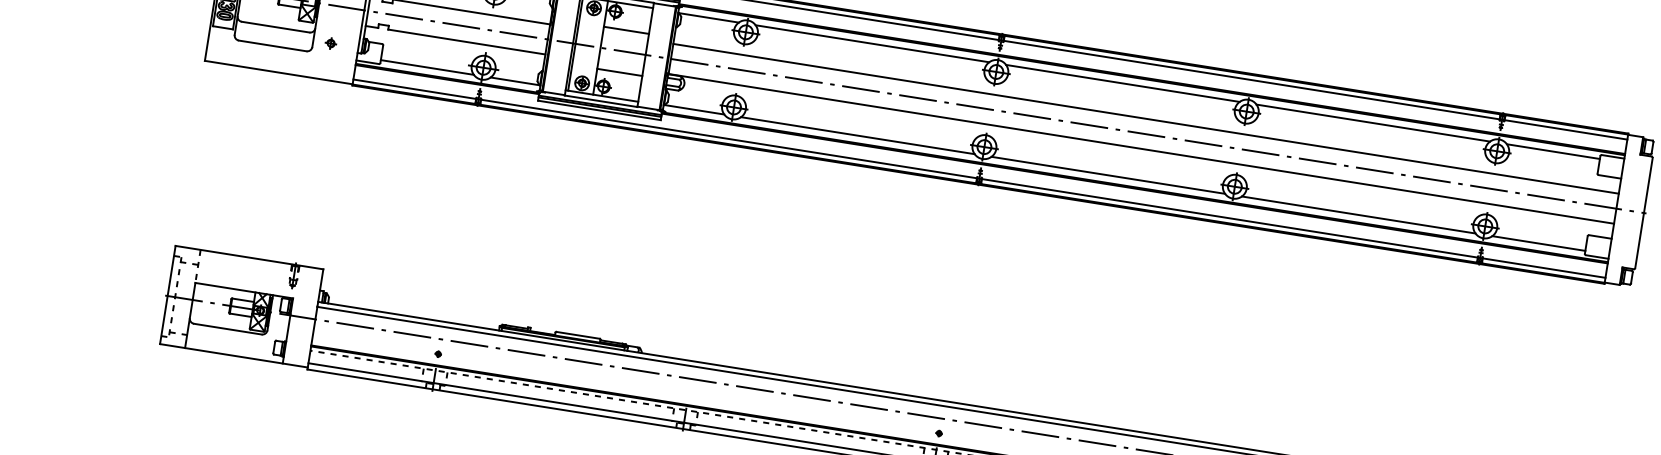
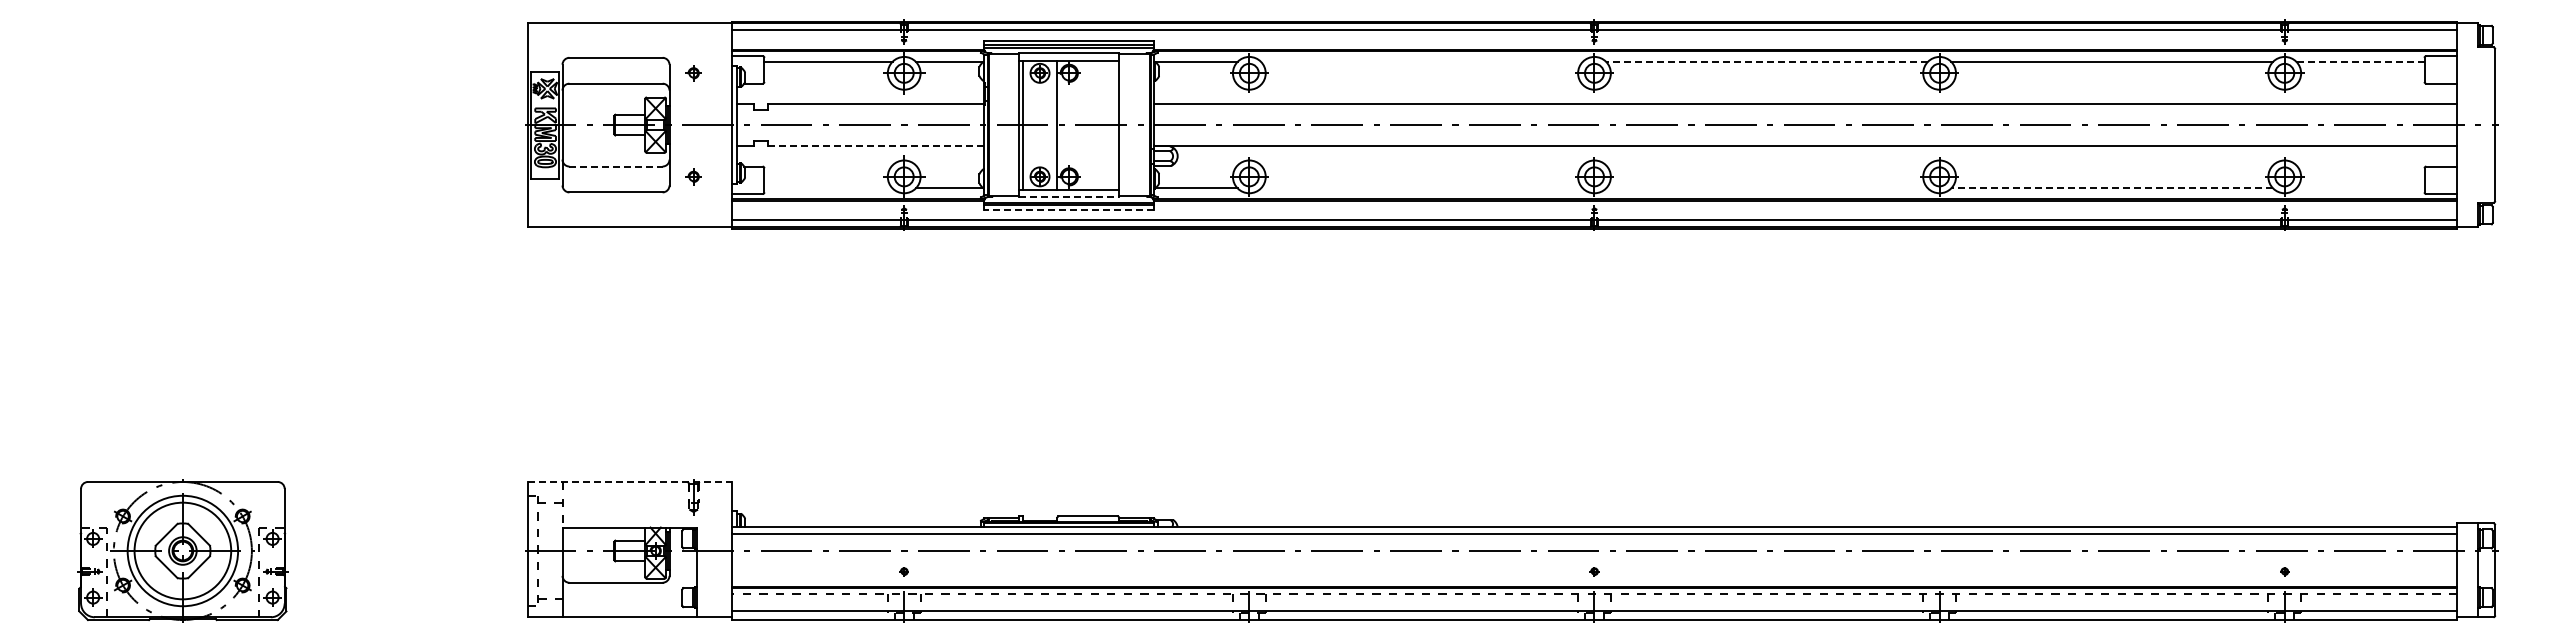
line: (276, 27) -> (616, 166), solid -> dashed
line: (626, 30) -> (1088, 96), removed
line: (467, 41) -> (876, 145), solid -> dashed
line: (872, 43) -> (1421, 61), removed
line: (427, 67) -> (828, 188), removed
line: (619, 72) -> (1088, 154), removed
line: (1123, 83) -> (1767, 61), solid -> dashed
line: (601, 101) -> (1069, 196), solid -> dashed
line: (599, 110) -> (1069, 209), solid -> dashed
line: (857, 135) -> (1421, 188), removed
line: (1552, 151) -> (2359, 61), solid -> dashed
line: (1107, 175) -> (1766, 188), removed
line: (1358, 215) -> (2112, 188), solid -> dashed
line: (1538, 243) -> (2360, 188), removed
line: (249, 257) -> (629, 481), solid -> dashed

